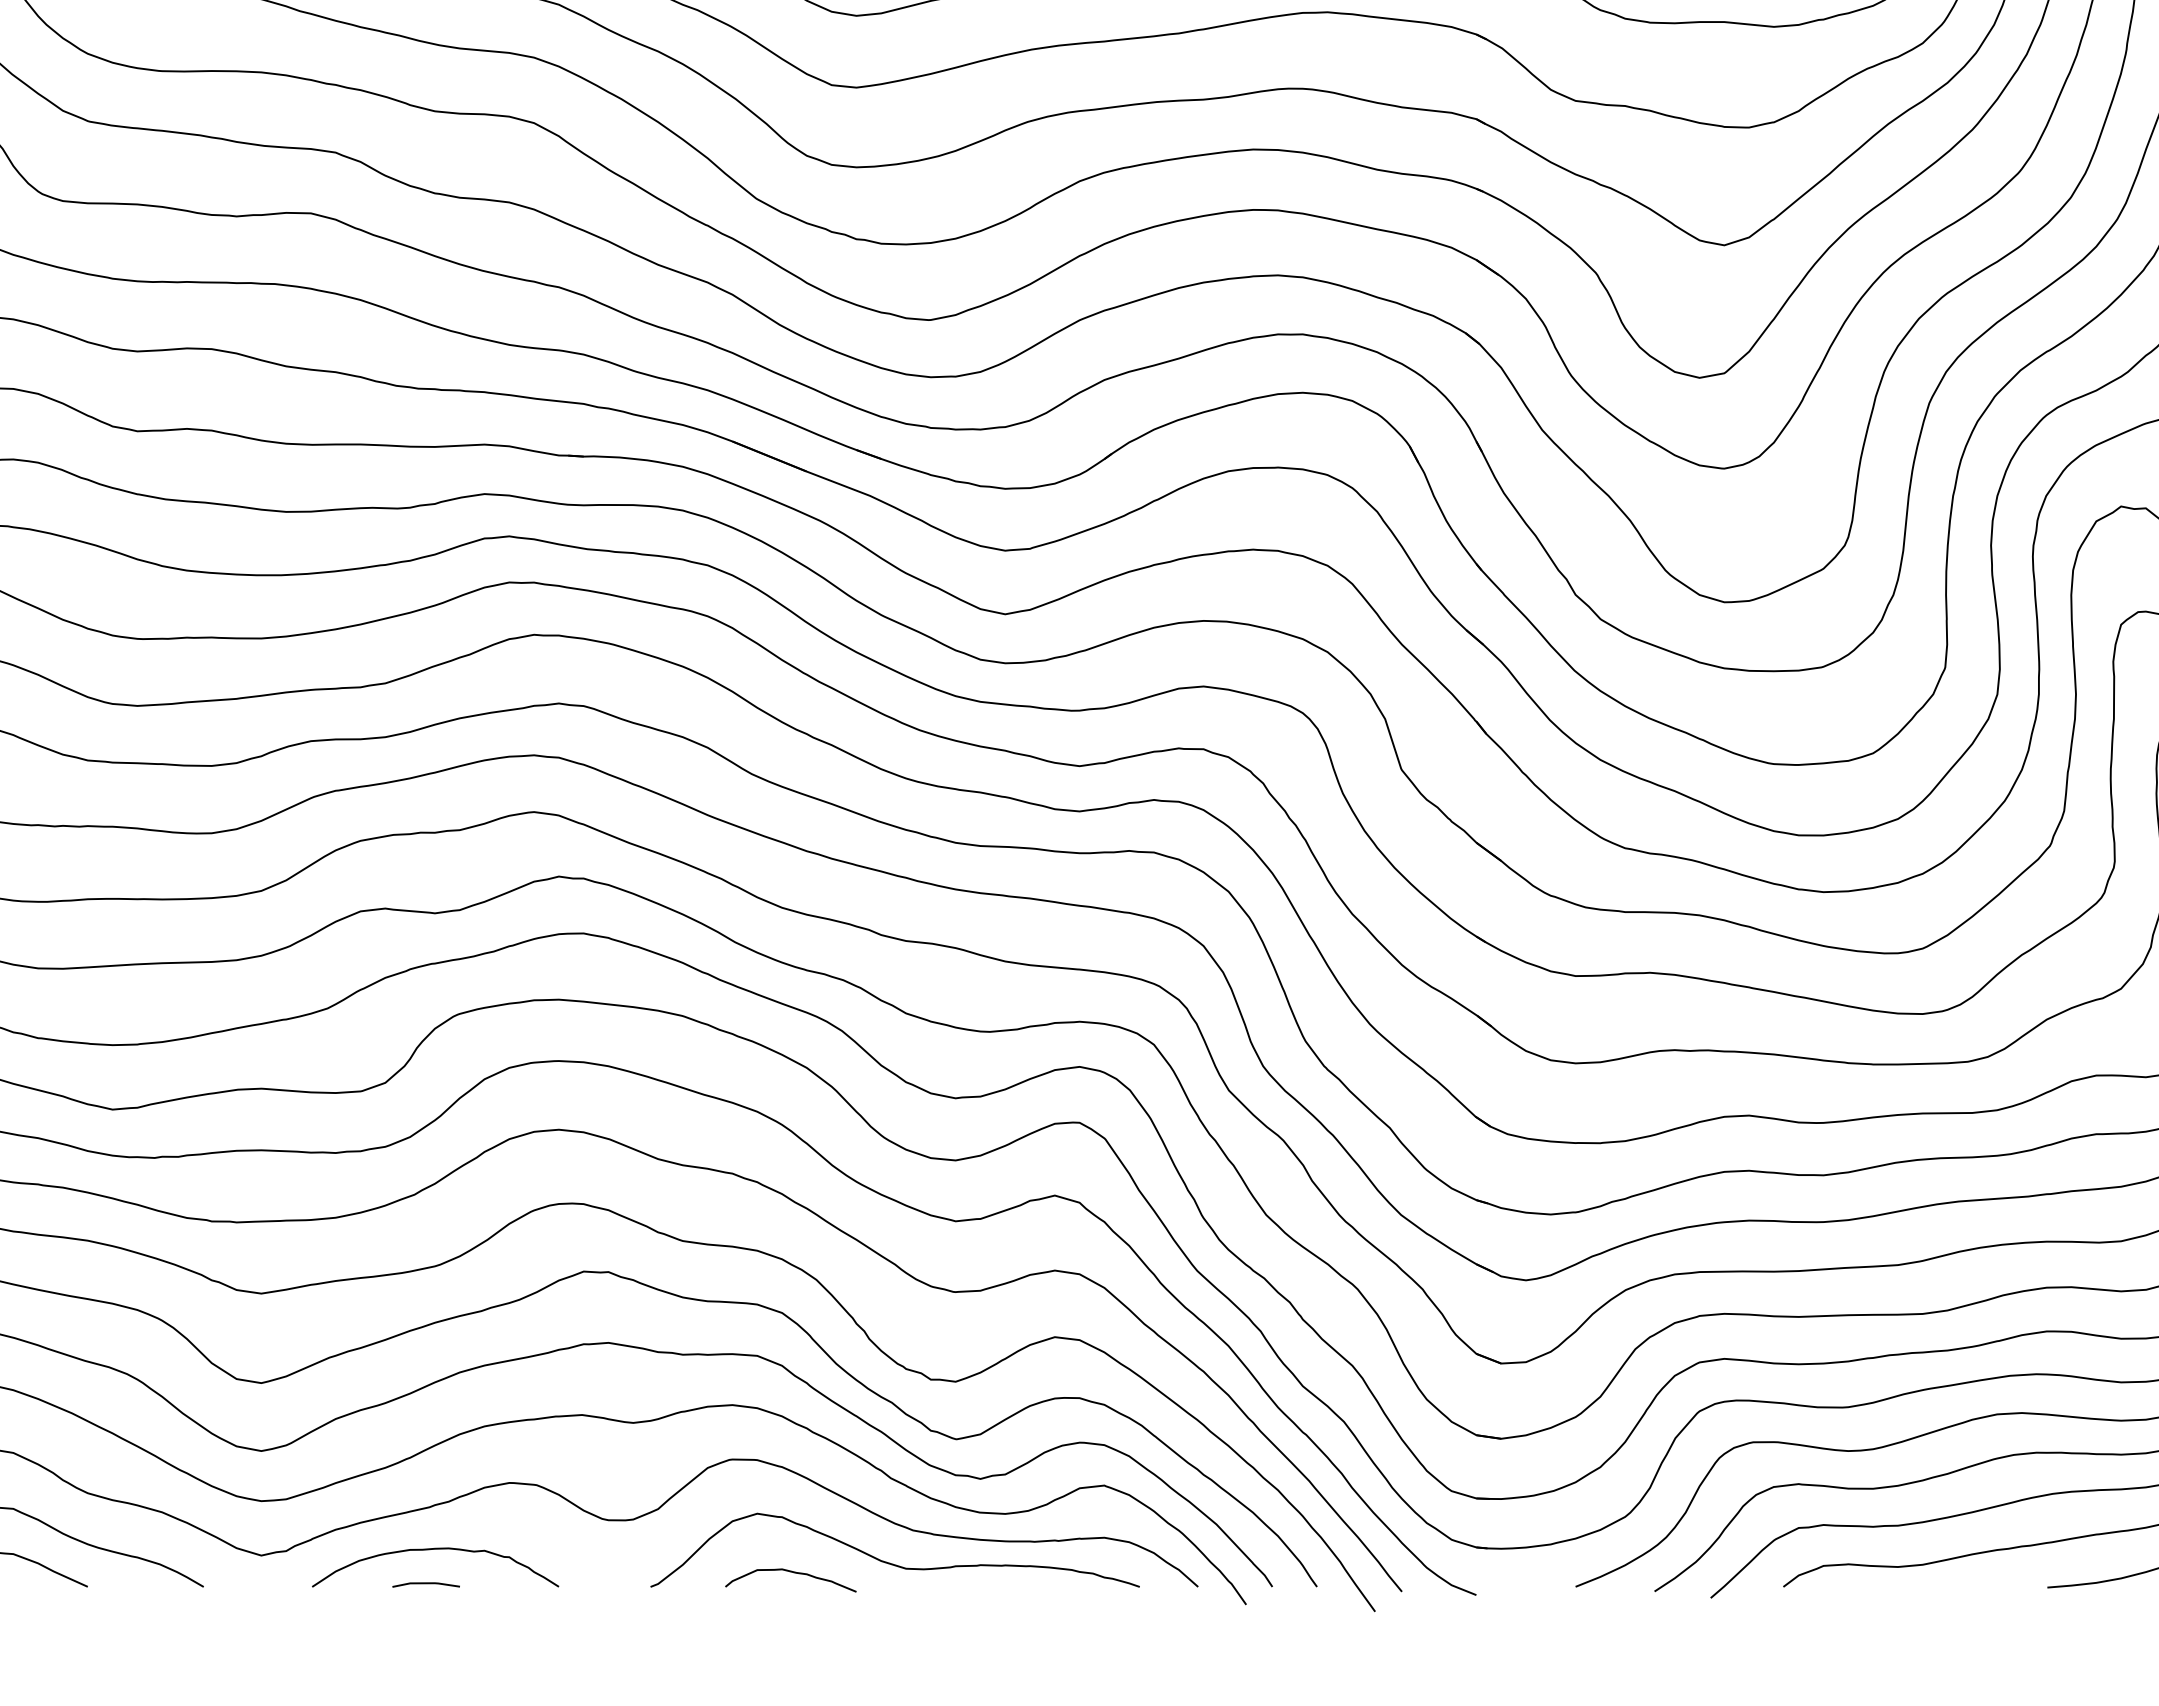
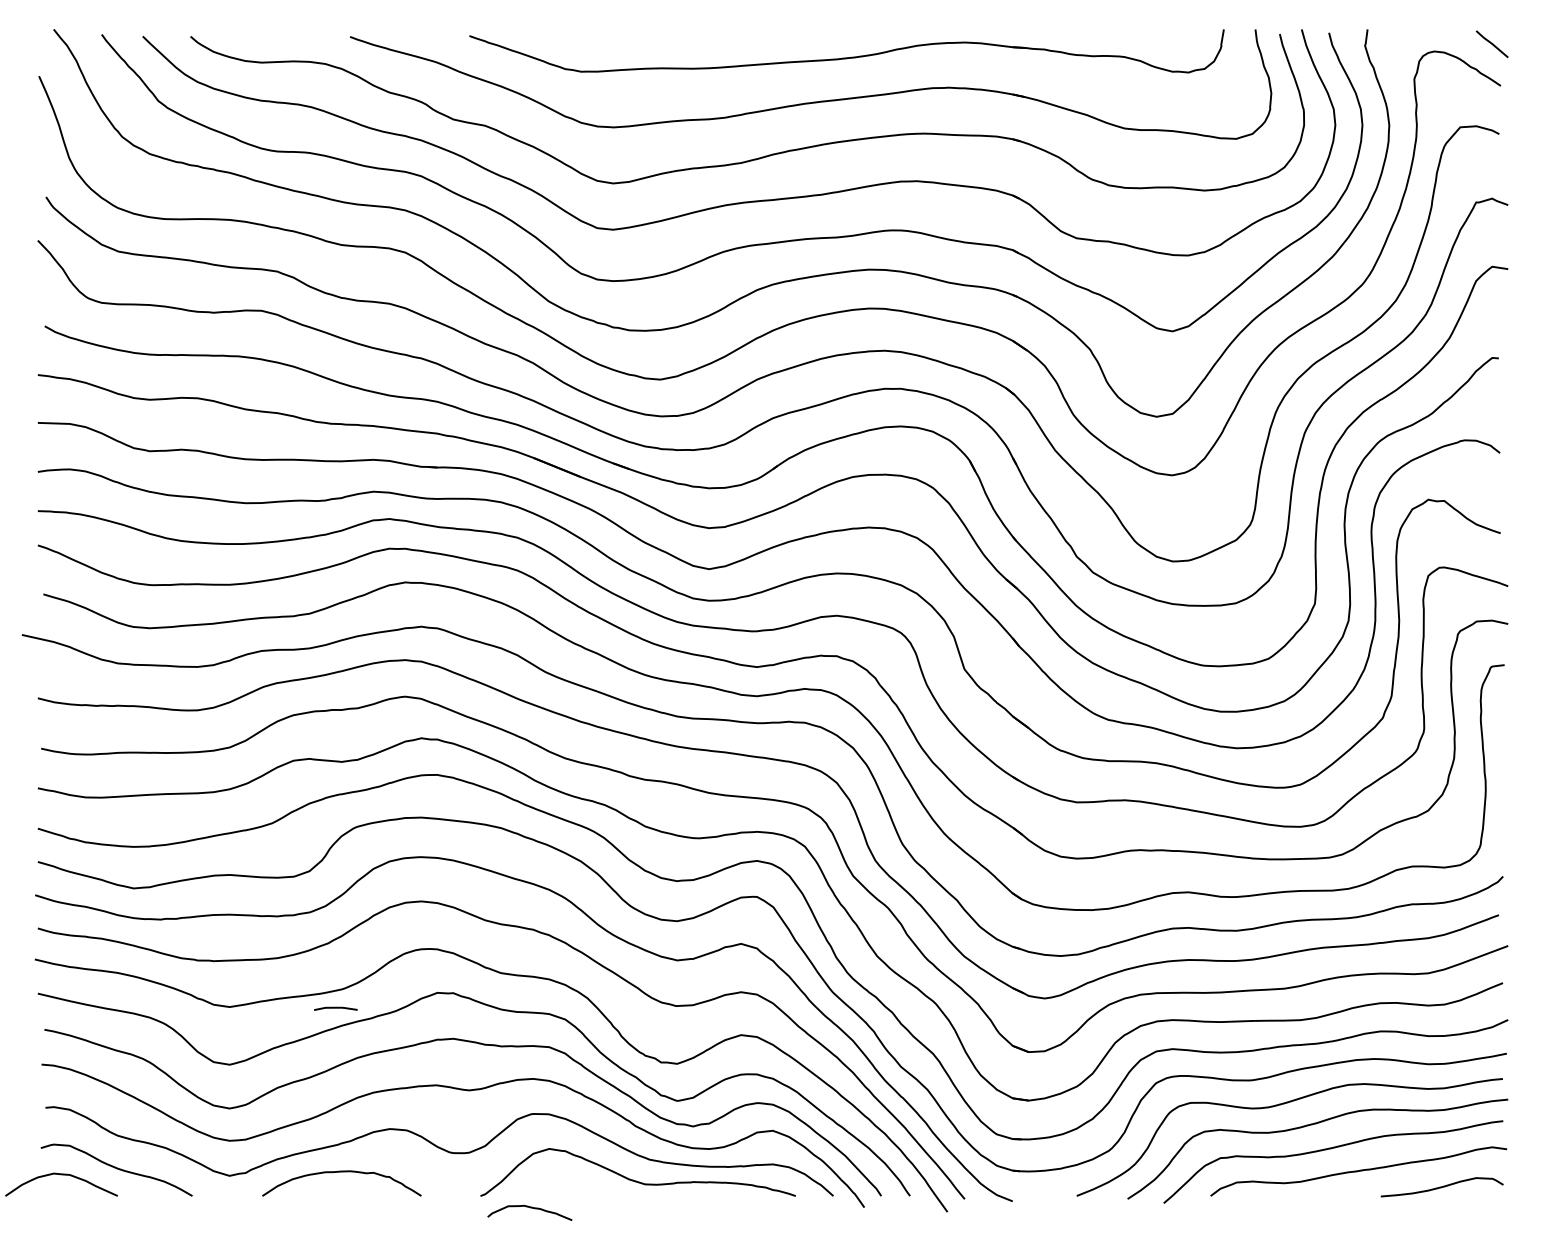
curve: (791, 1573) -> (530, 1208), moved
line: (425, 1584) -> (335, 1008), moved

